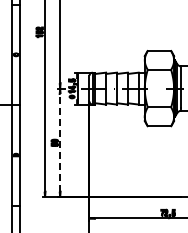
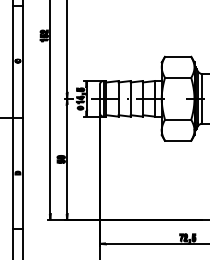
line: (60, 142) -> (67, 159), dashed -> solid

